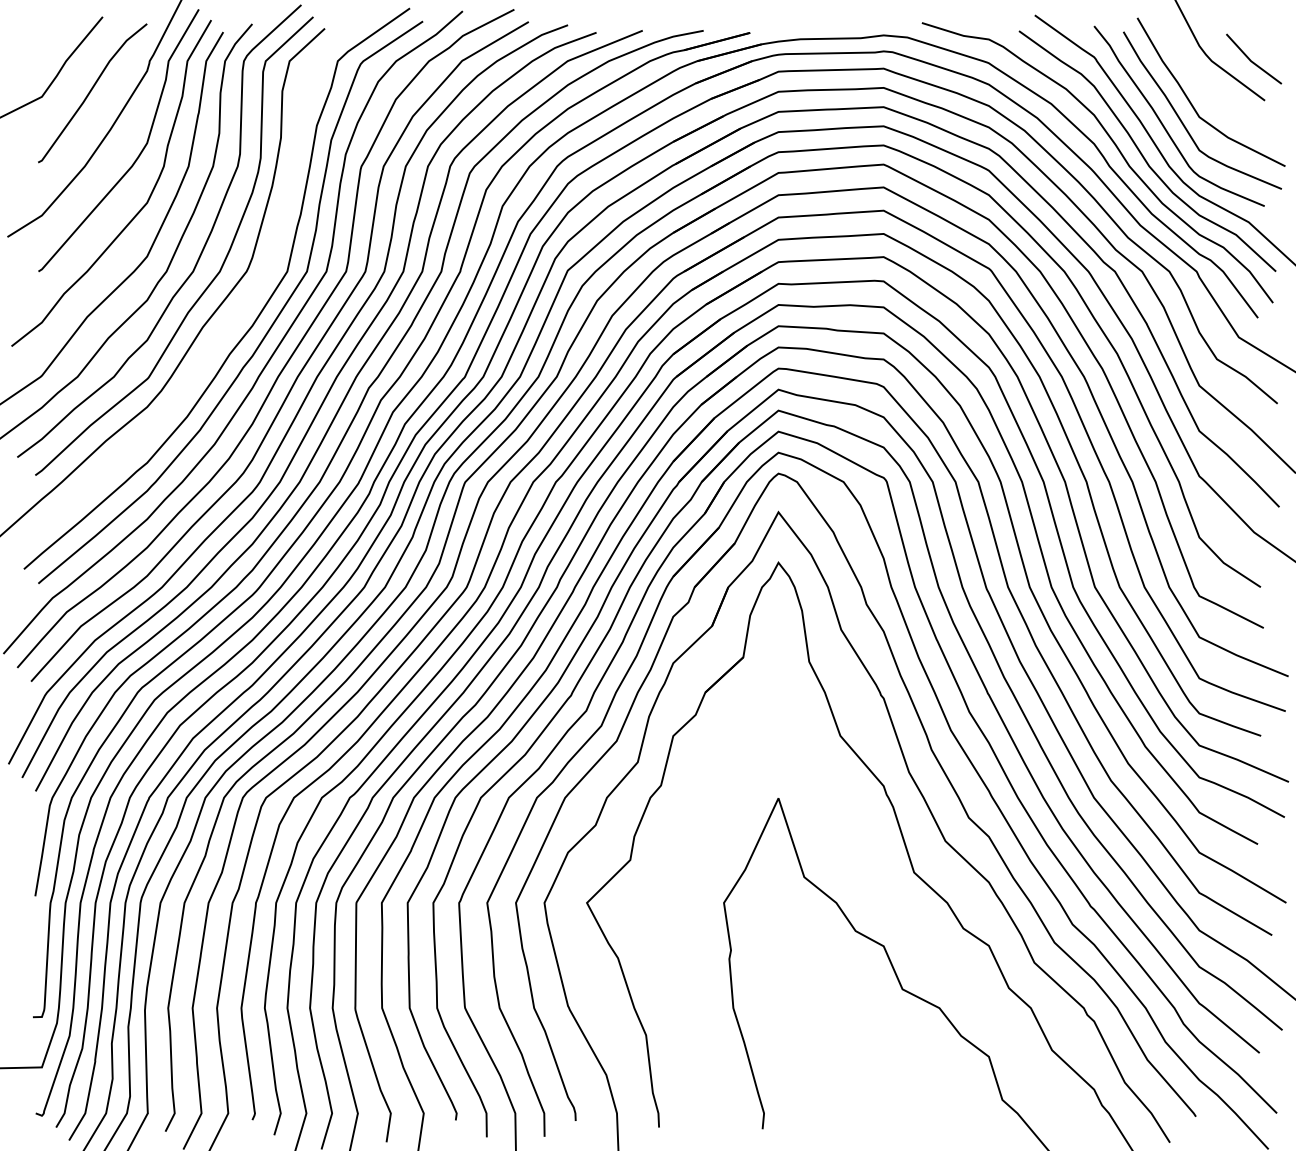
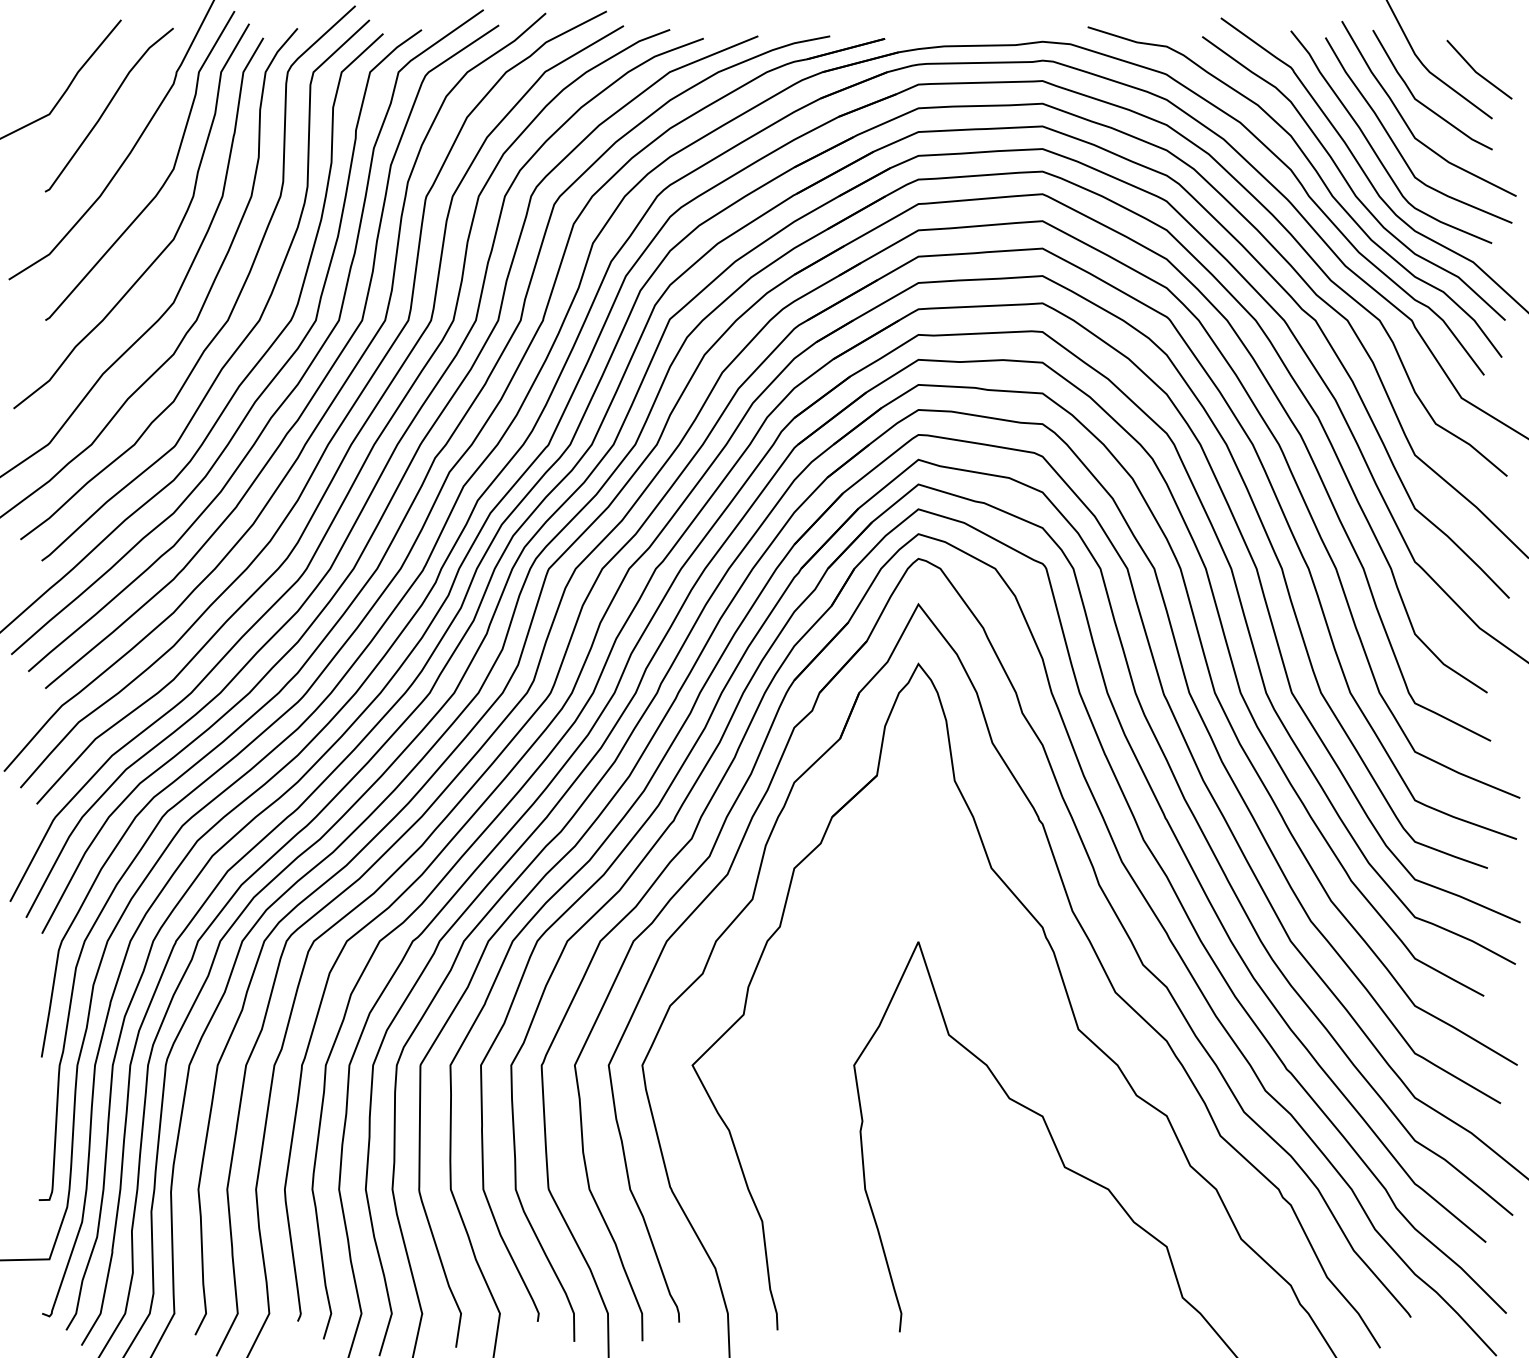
curve: (1206, 87) -> (1423, 103), added
curve: (228, 323) -> (269, 381), added

